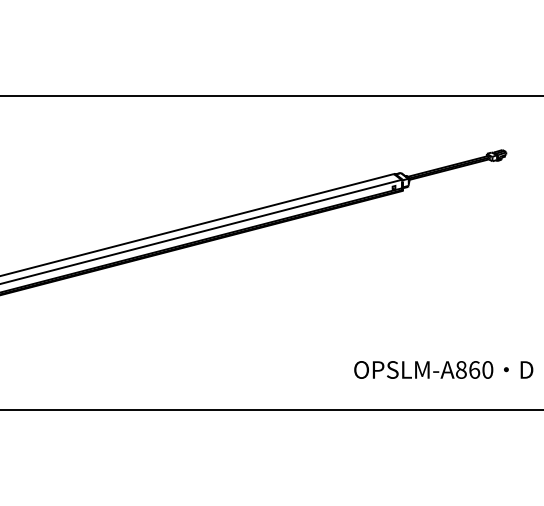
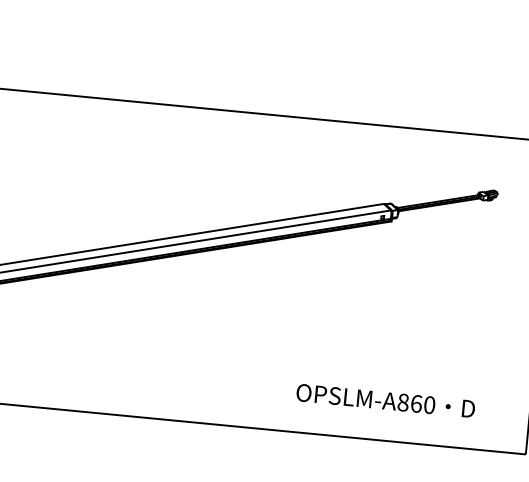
text: (443, 369) -> (385, 400), moved

